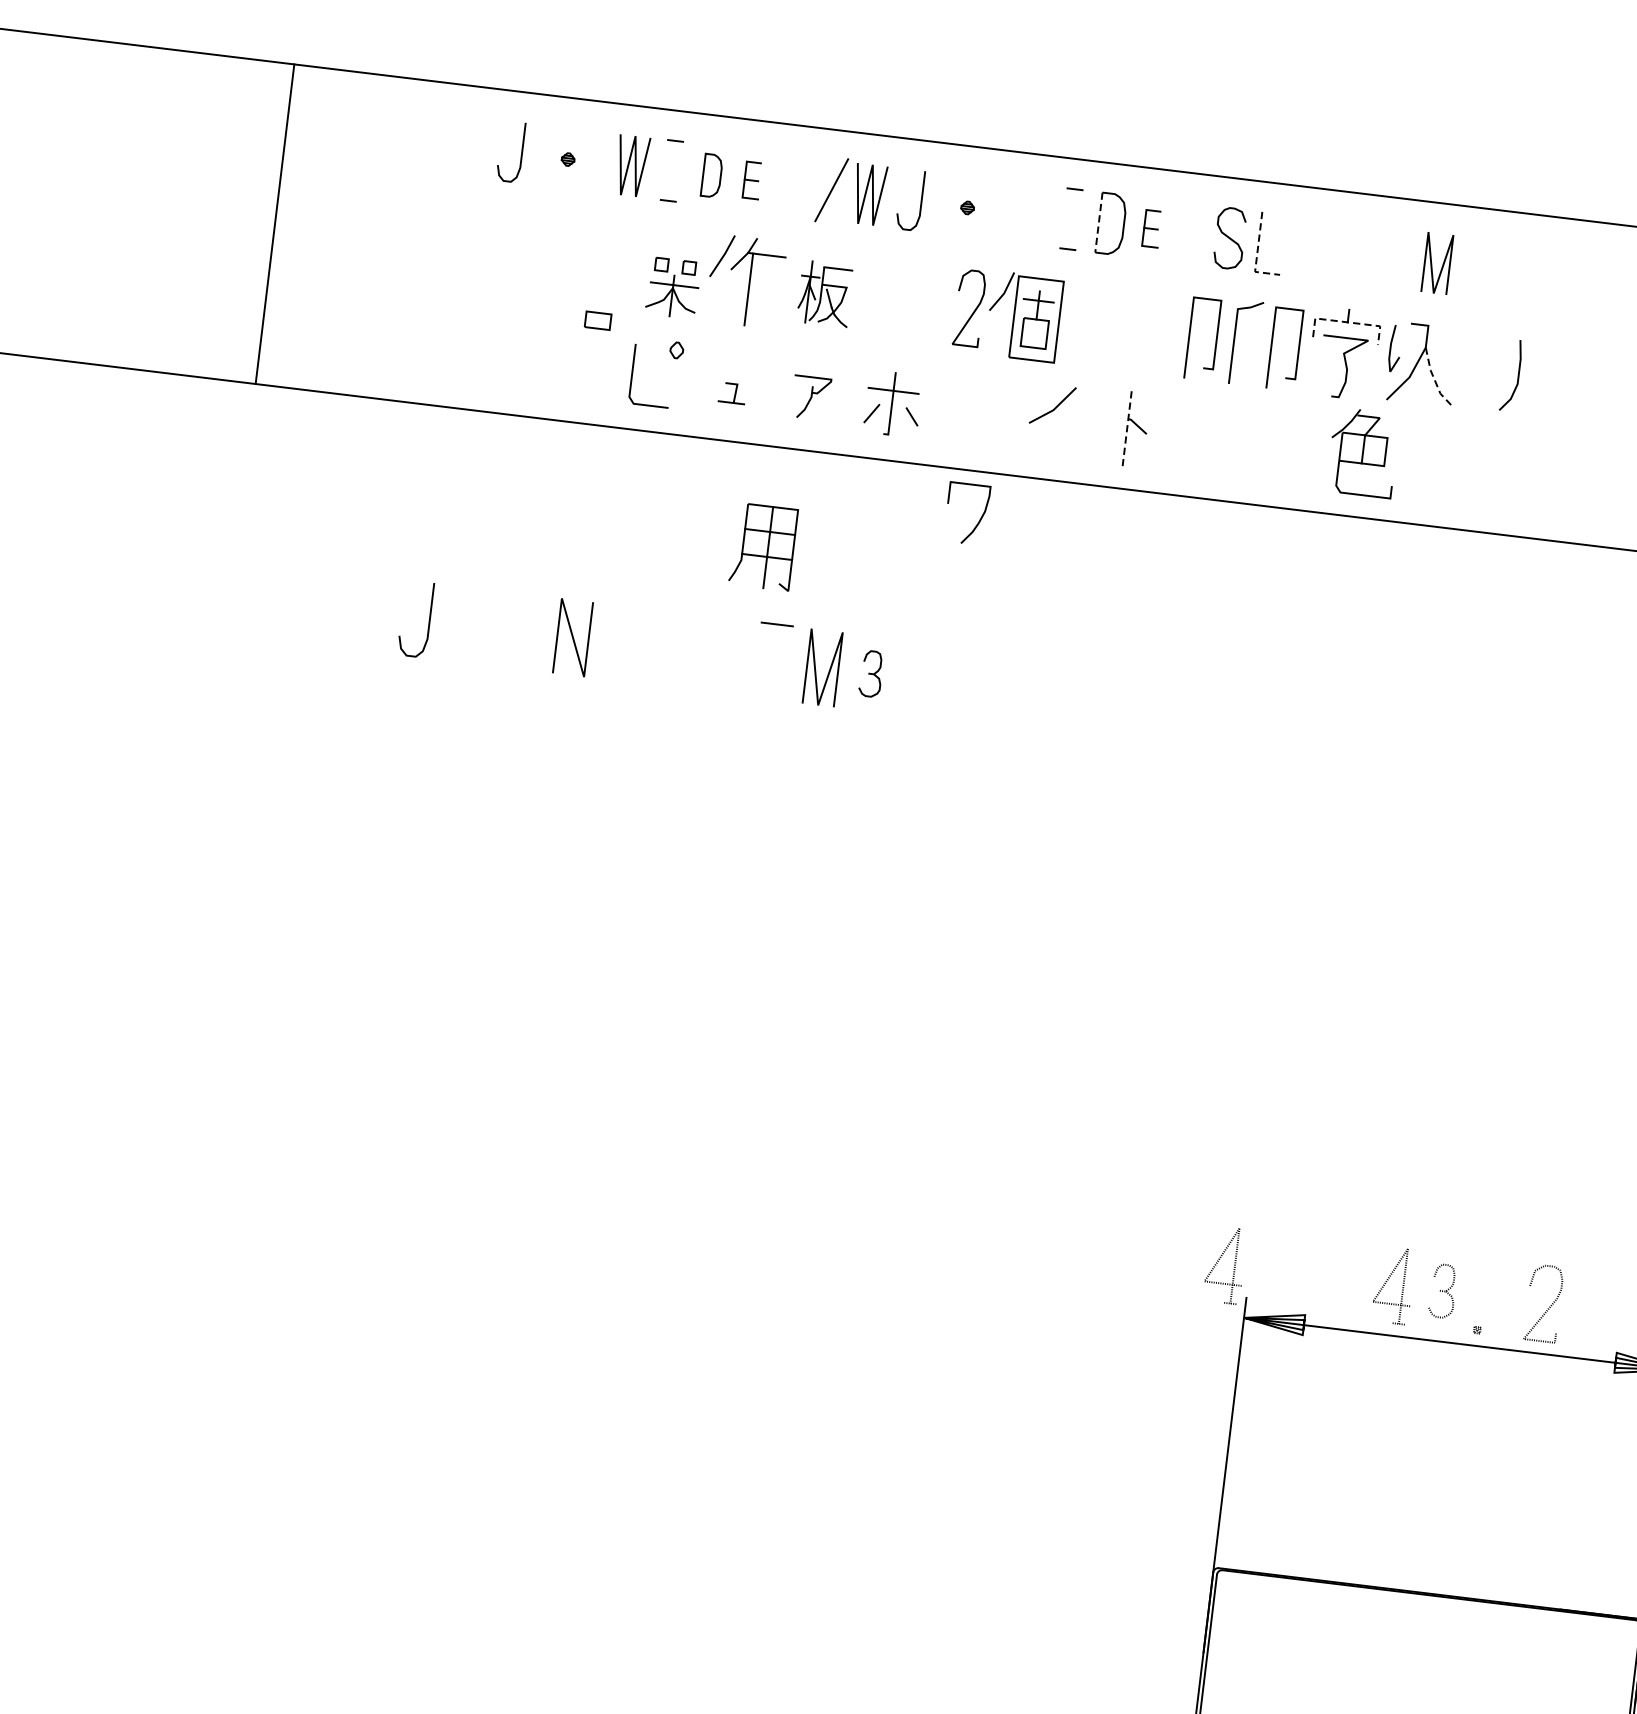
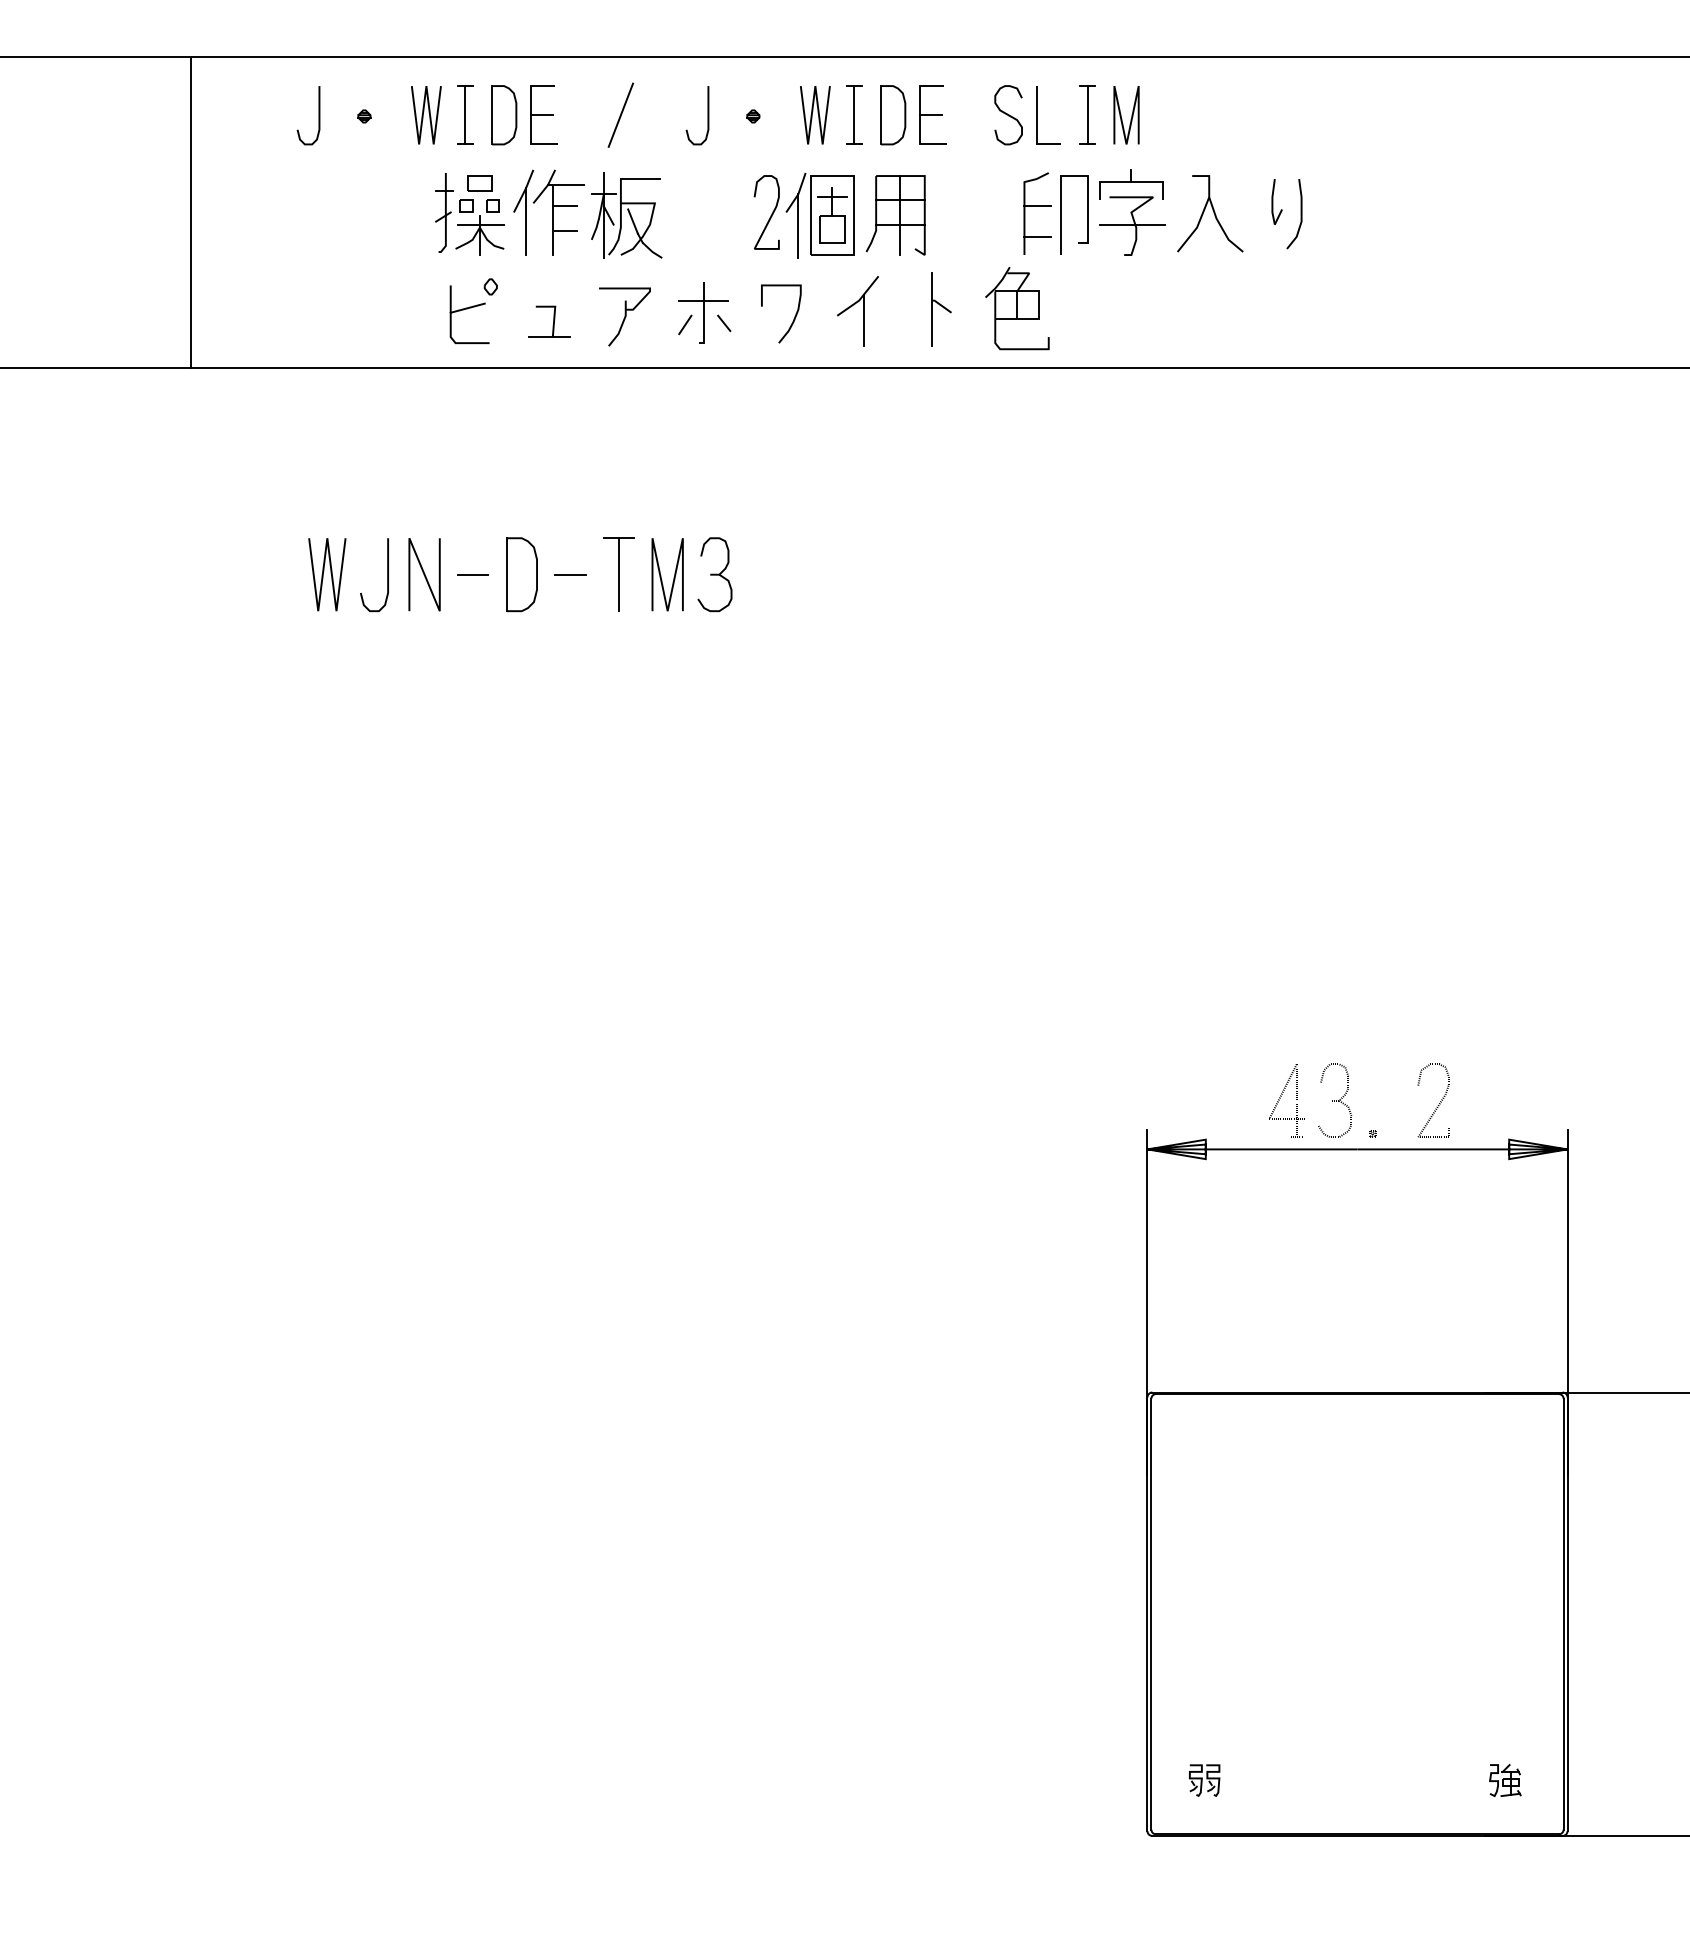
line: (672, 171) -> (465, 115), added
part: (712, 176) -> (504, 115), size x1.43
part: (752, 179) -> (543, 114), size x1.67
line: (871, 193) -> (817, 113), moved
line: (1071, 219) -> (854, 115), added
line: (1099, 222) -> (881, 115), dashed -> solid
line: (274, 224) -> (190, 212), moved
part: (1151, 228) -> (932, 114), size x1.67
part: (1311, 247) -> (1087, 114), added
line: (1256, 255) -> (1036, 128), dashed -> solid
line: (1432, 263) -> (1121, 115), moved
part: (638, 268) -> (444, 212), added
line: (762, 276) -> (564, 206), added
line: (721, 287) -> (526, 221), added
part: (825, 293) -> (626, 215), size x1.43
line: (759, 301) -> (564, 230), added
part: (597, 320) -> (479, 183), moved
line: (1347, 322) -> (1131, 182), dashed -> solid
line: (1000, 326) -> (798, 226), added
line: (1248, 335) -> (1037, 206), added
line: (1189, 337) -> (981, 214), removed
line: (1391, 347) -> (1273, 201), moved
line: (1244, 366) -> (1037, 236), added
line: (1343, 366) -> (1132, 224), added
line: (650, 368) -> (467, 307), added
line: (1434, 380) -> (1221, 227), dashed -> solid
part: (732, 393) -> (549, 321), size x1.67
part: (810, 397) -> (624, 316), size x1.43
line: (1127, 429) -> (932, 310), dashed -> solid
line: (1056, 431) -> (864, 320), added
part: (1363, 452) -> (1017, 308), moved
curve: (979, 519) -> (793, 318), moved
part: (763, 546) -> (895, 215), moved
curve: (429, 621) -> (387, 575), moved
line: (476, 624) -> (330, 573), added
line: (623, 643) -> (473, 574), added
part: (672, 649) -> (521, 574), added
line: (722, 655) -> (570, 574), added
line: (773, 661) -> (619, 574), added
part: (870, 673) -> (714, 574), size x1.67
part: (1218, 1261) -> (1116, 1098), removed
part: (1443, 1291) -> (1335, 1100), size x1.43

